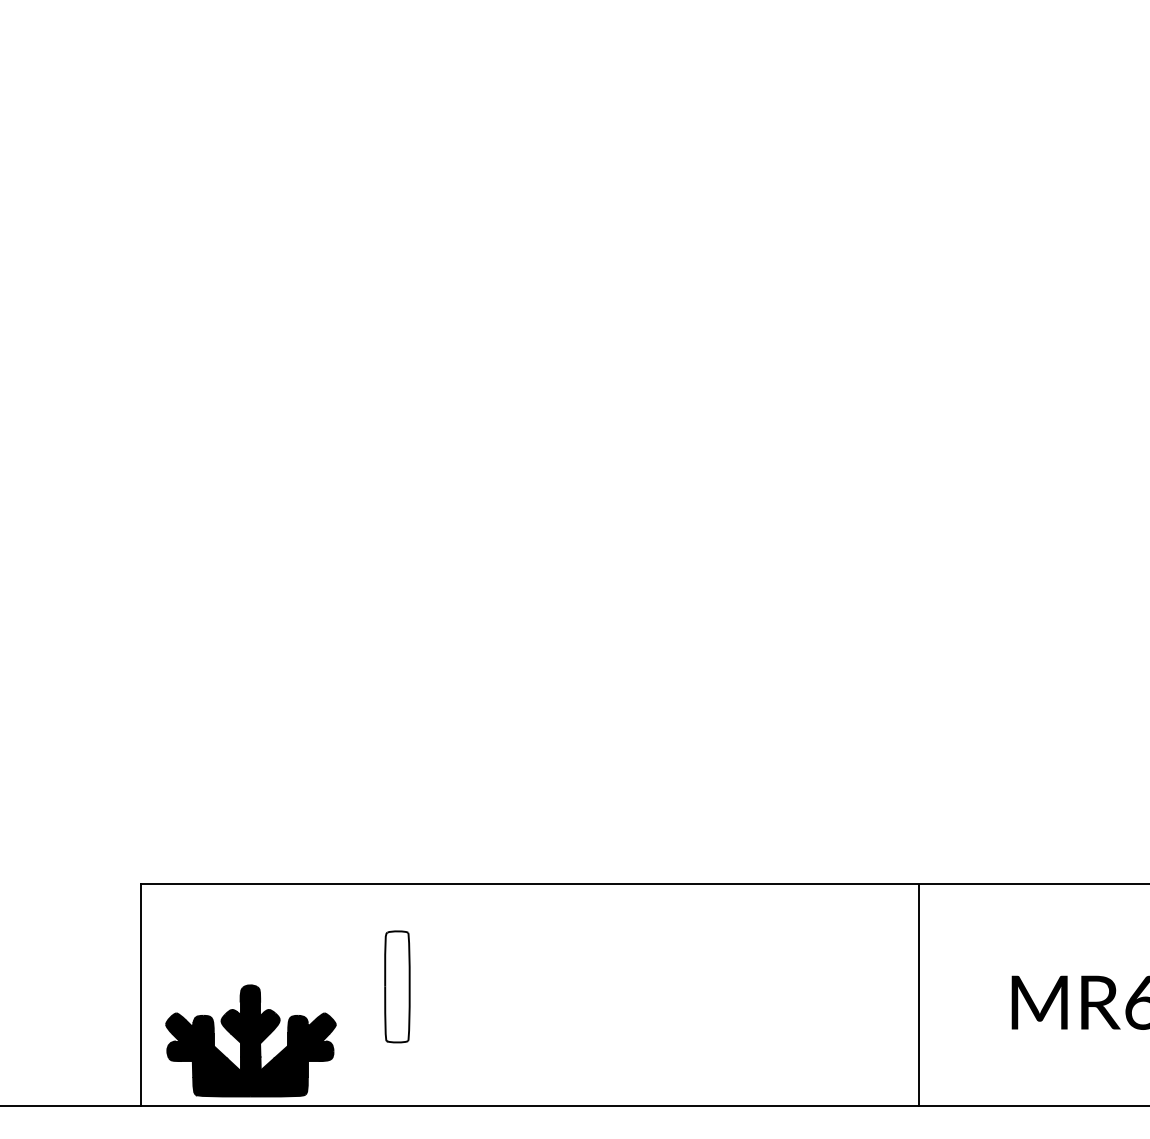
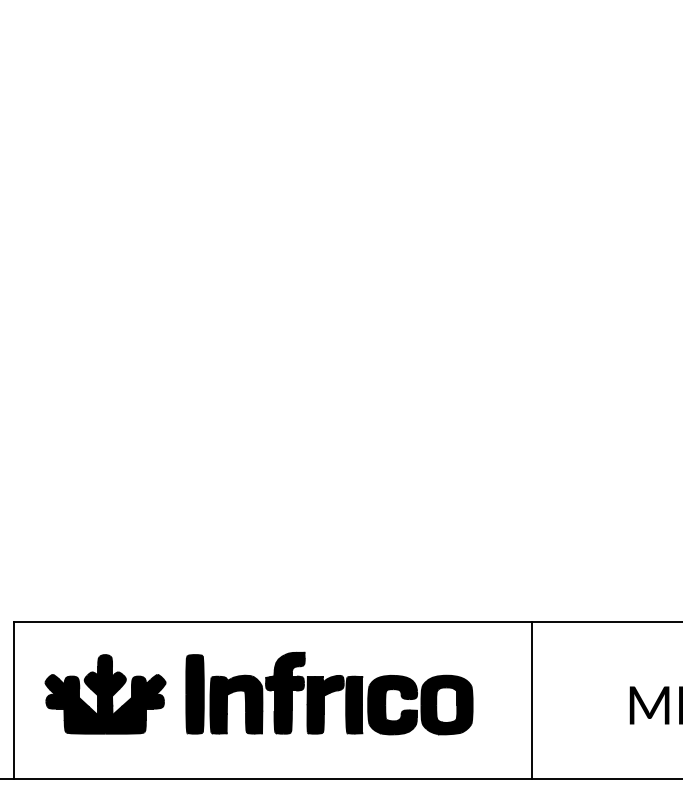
part: (604, 985) -> (341, 693), added
fill: (397, 986) -> (195, 694), added
line: (918, 995) -> (531, 700), moved
part: (250, 1040) -> (105, 694), moved

